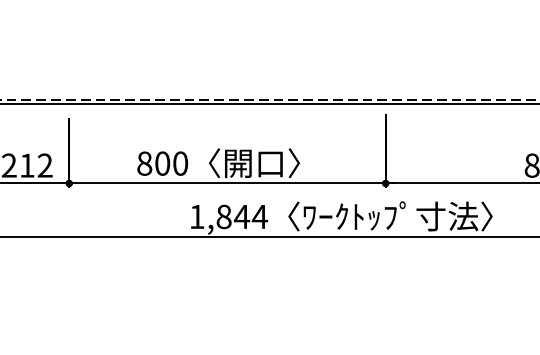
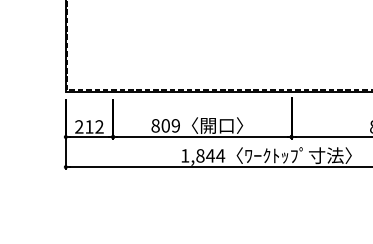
text: (179, 163) -> (175, 125), 800 -> 809

